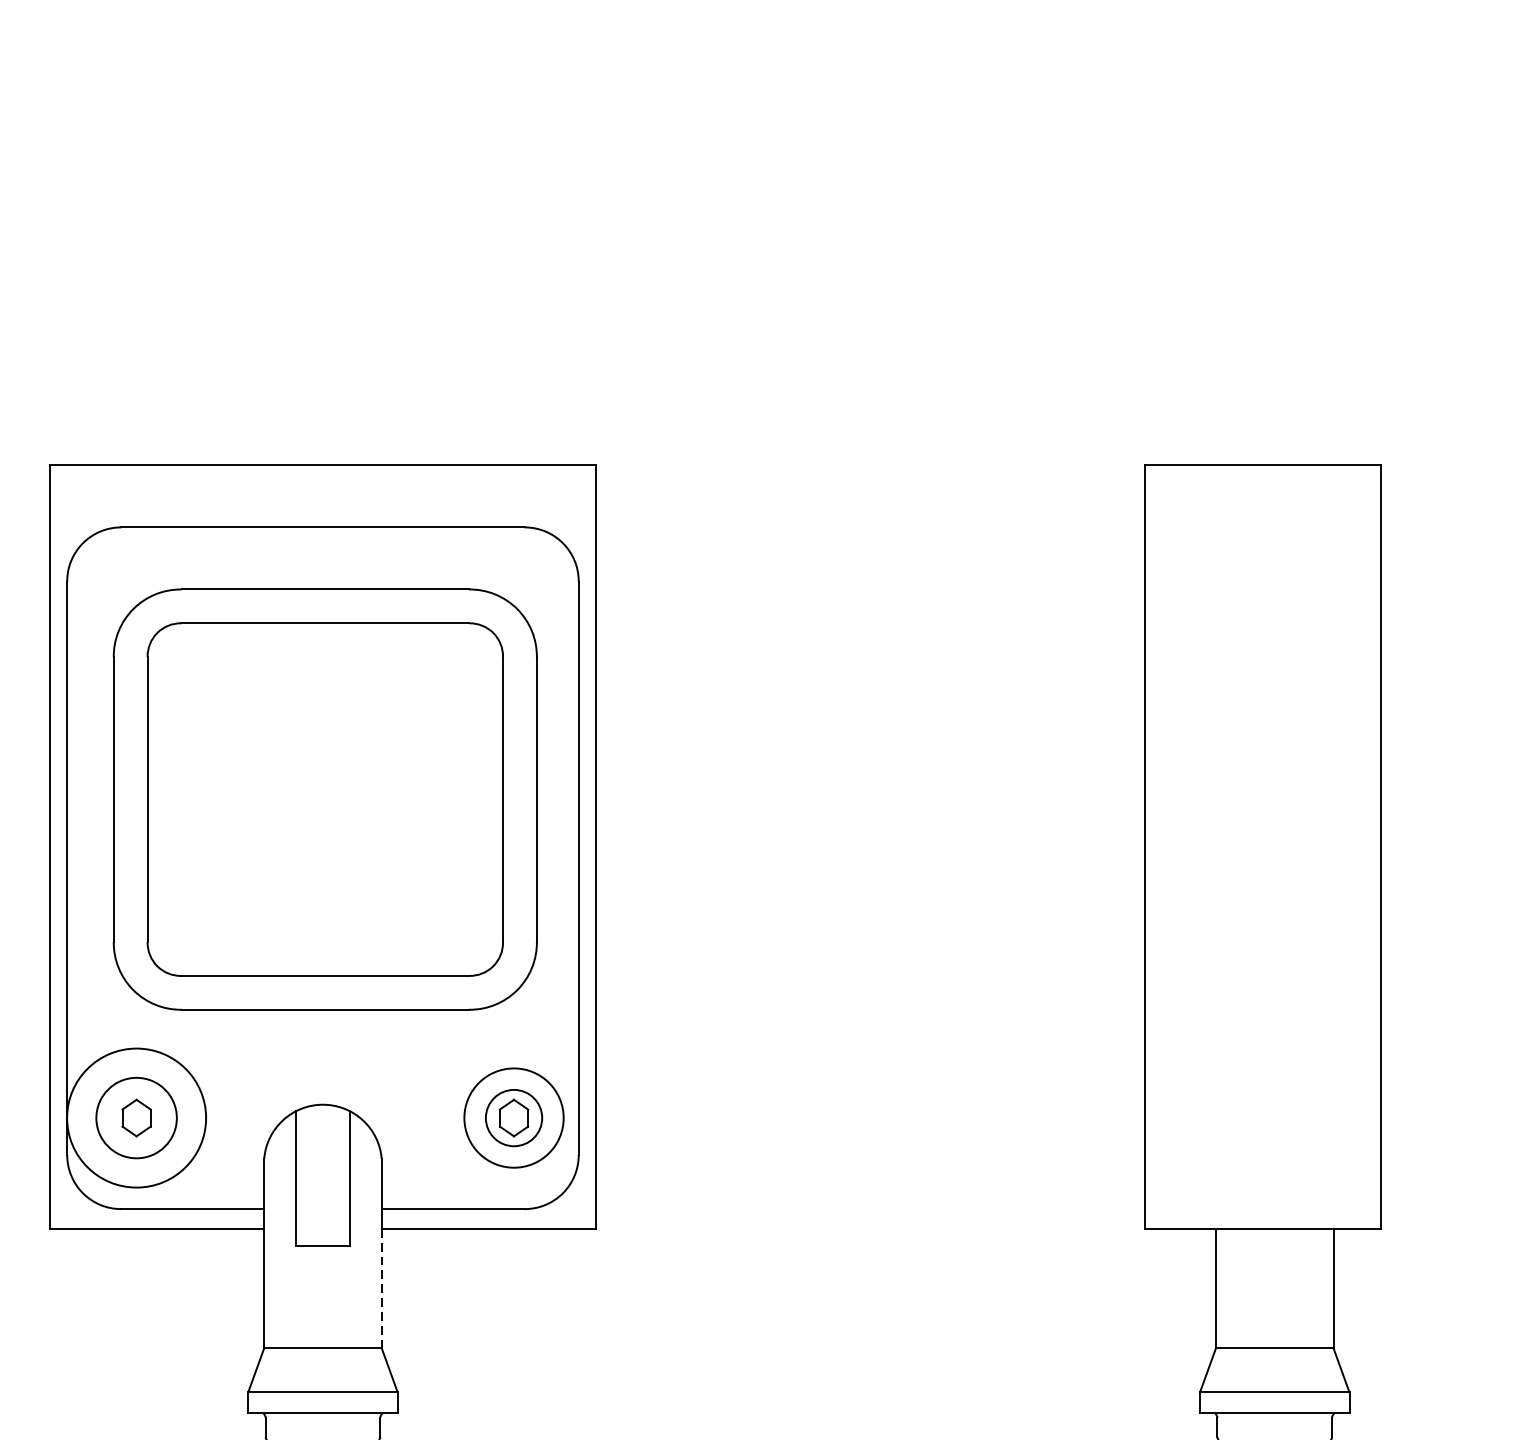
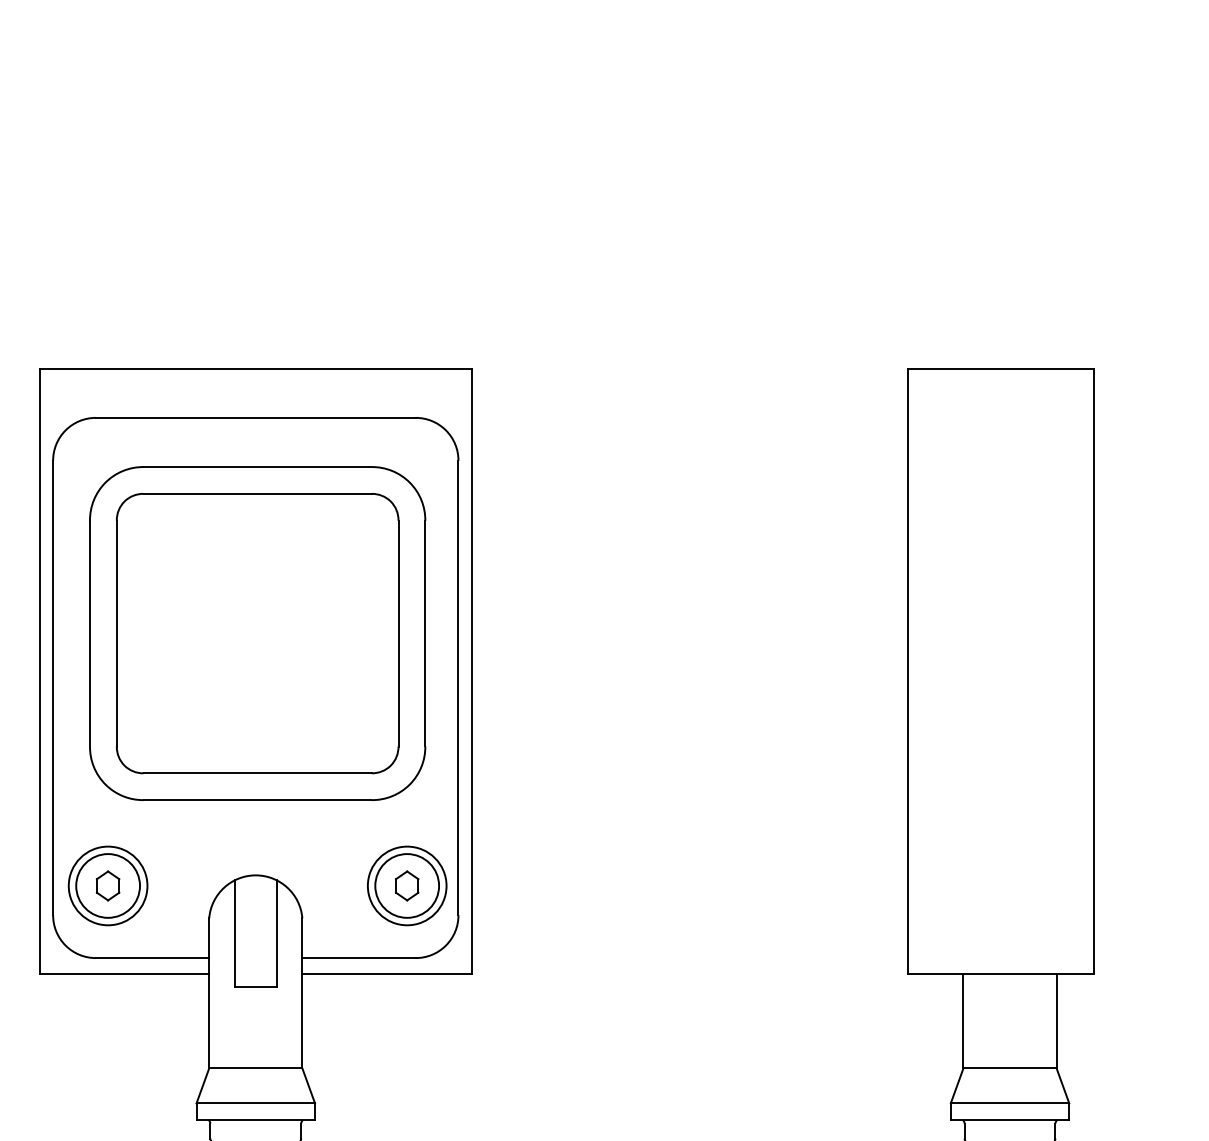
circle: (135, 1117) -> (107, 885), size x0.71
circle: (514, 1117) -> (407, 885), size x1.43
line: (381, 1289) -> (302, 1021), dashed -> solid

